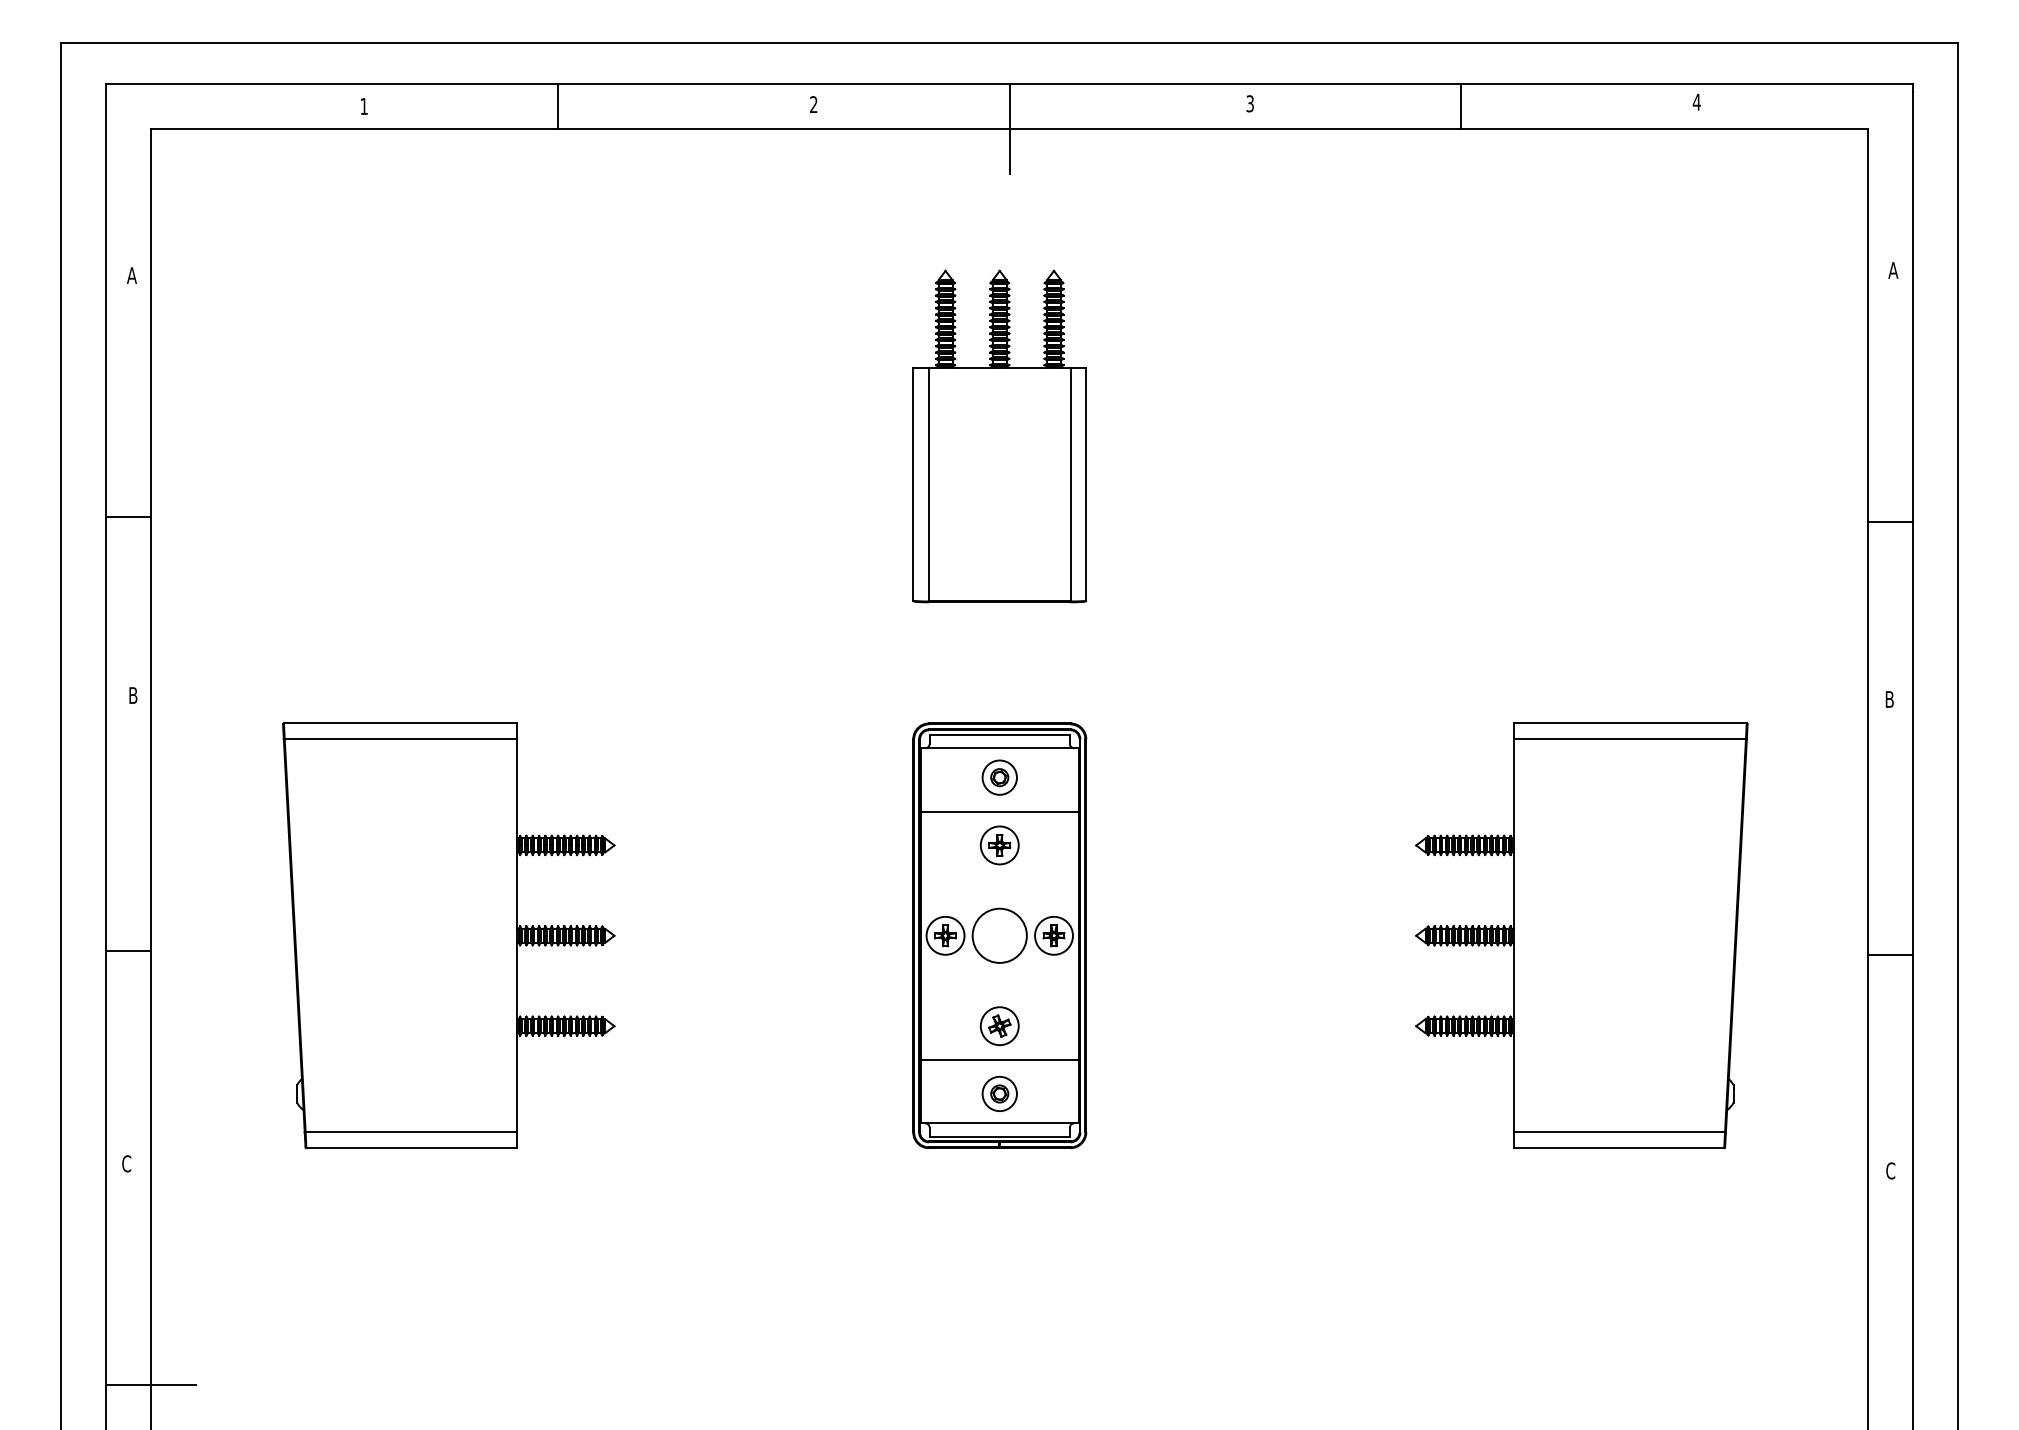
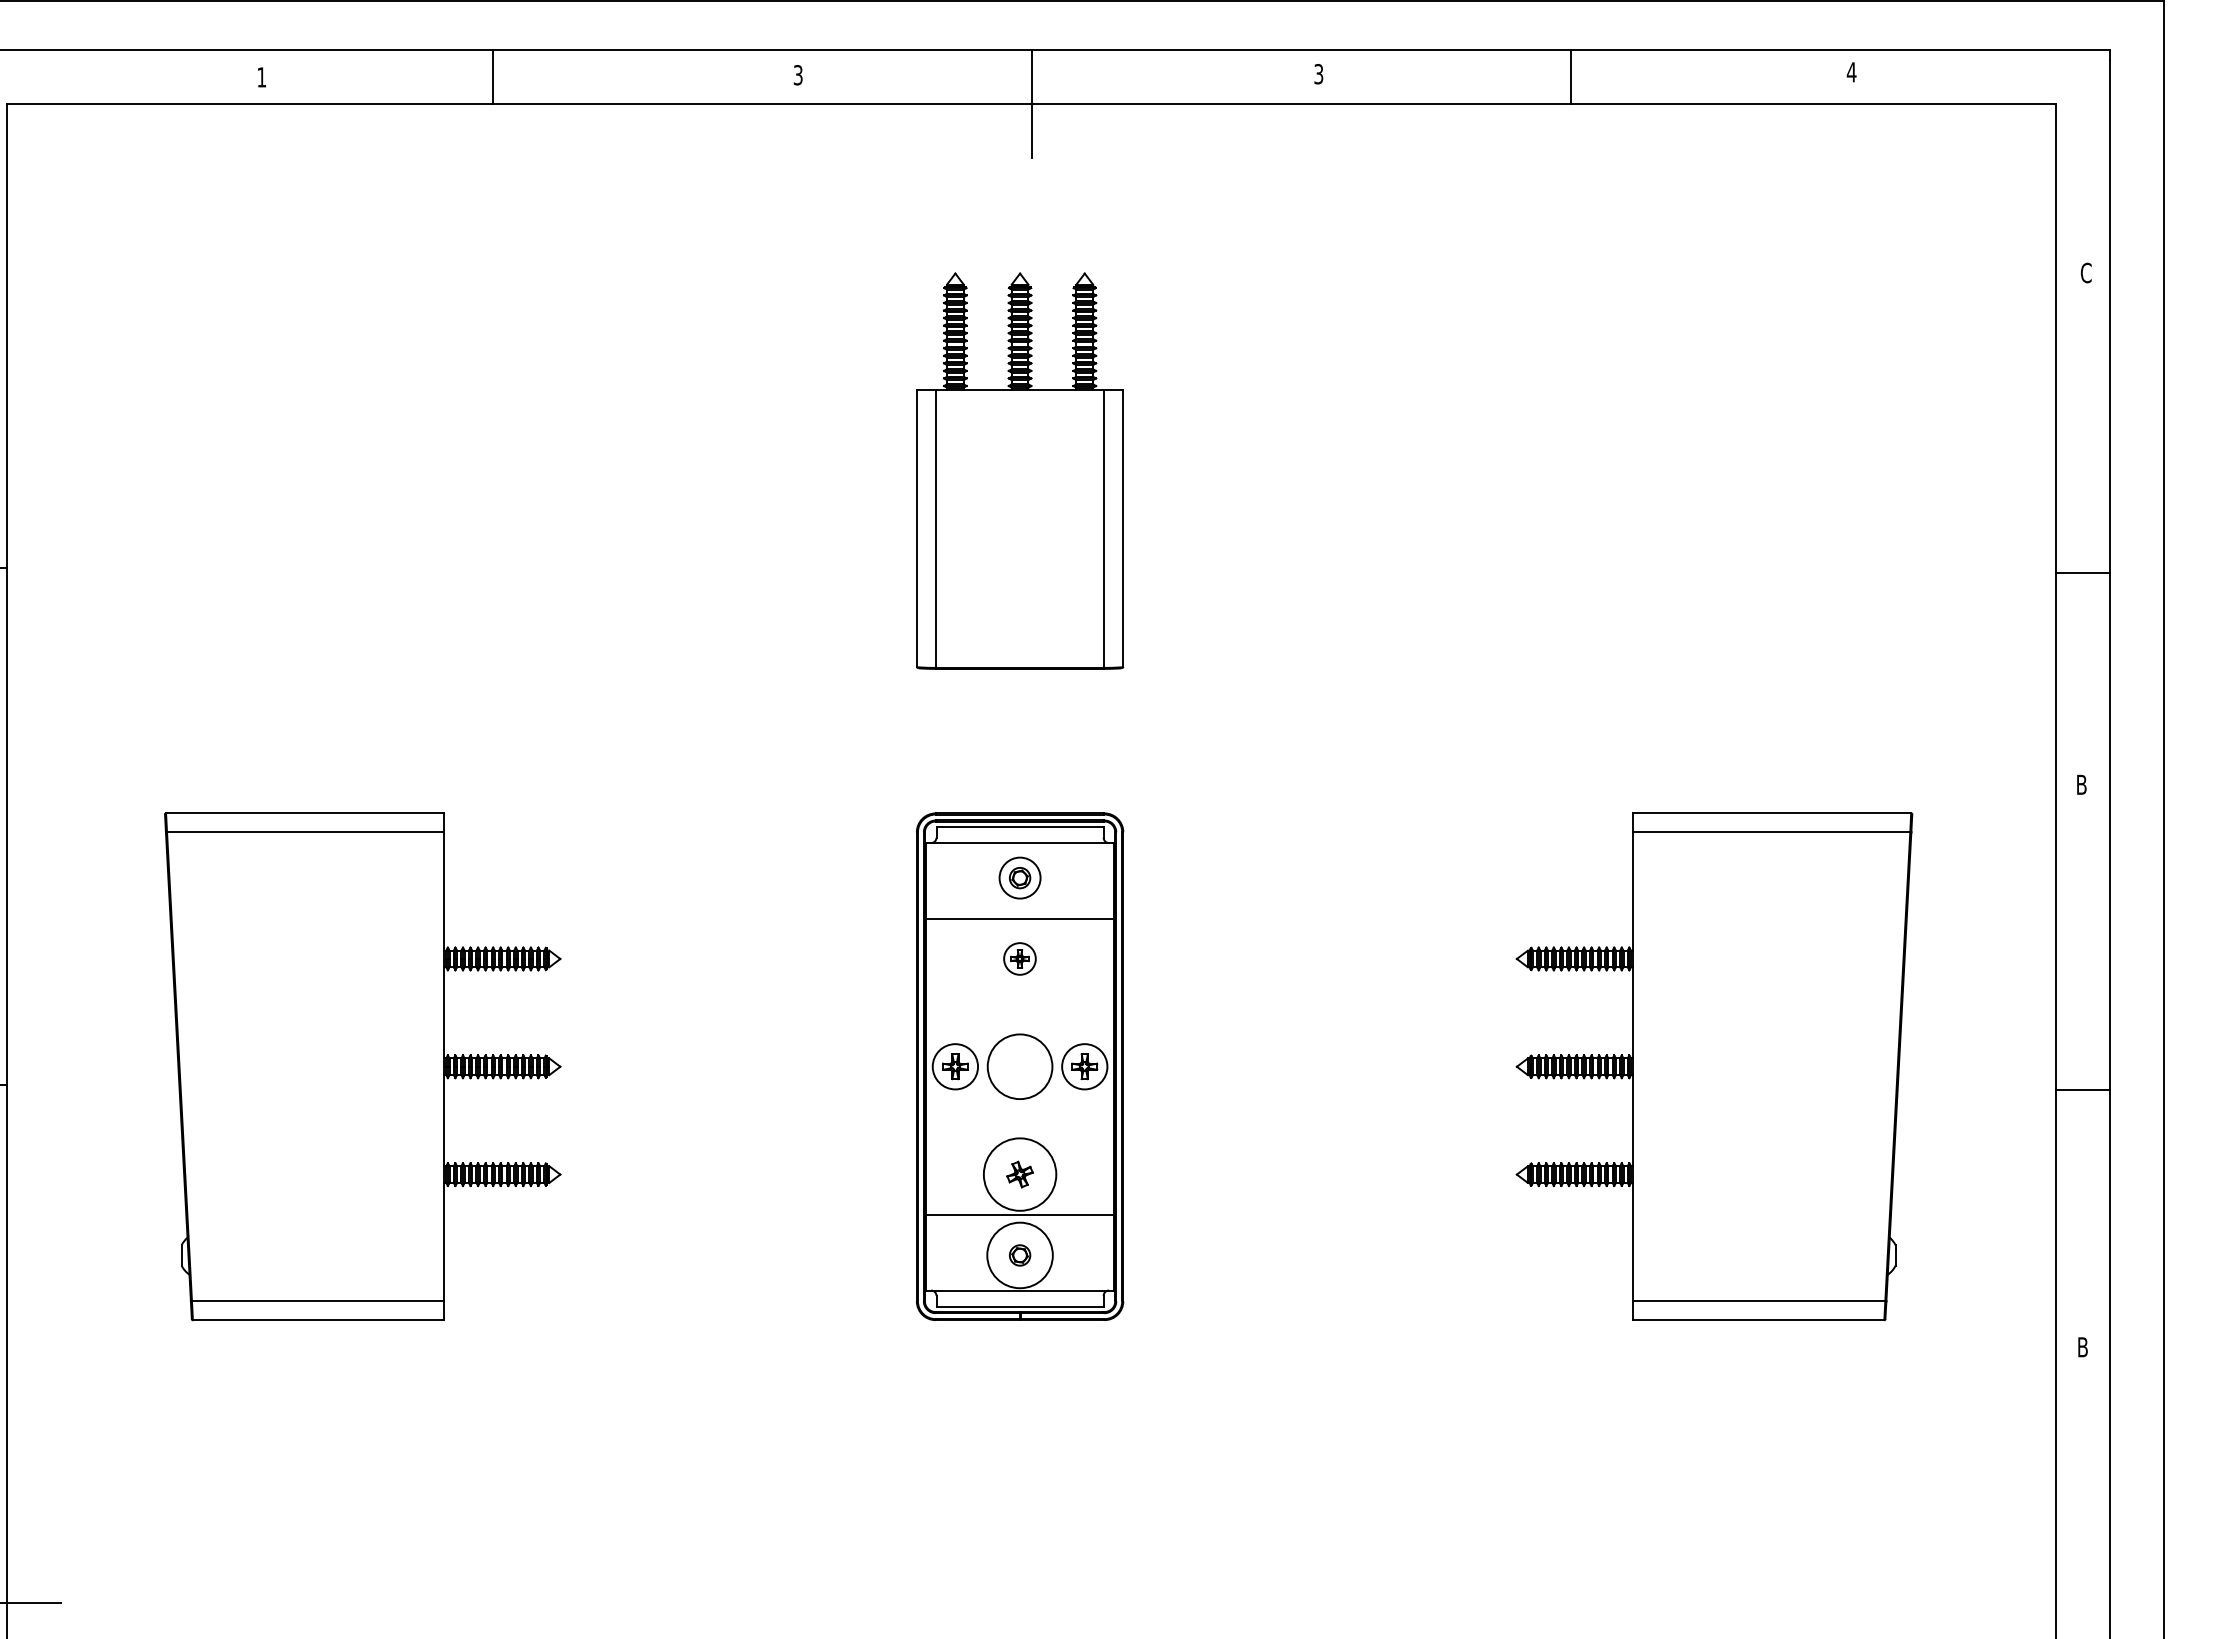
text: (813, 104) -> (797, 75), 2 -> 3
text: (1893, 270) -> (2086, 273), A -> C
part: (999, 845) -> (1019, 959), size x0.7
circle: (999, 1026) -> (1019, 1174), size x1.6
circle: (999, 1093) -> (1019, 1254), size x1.6
text: (1890, 1170) -> (2082, 1346), C -> B

